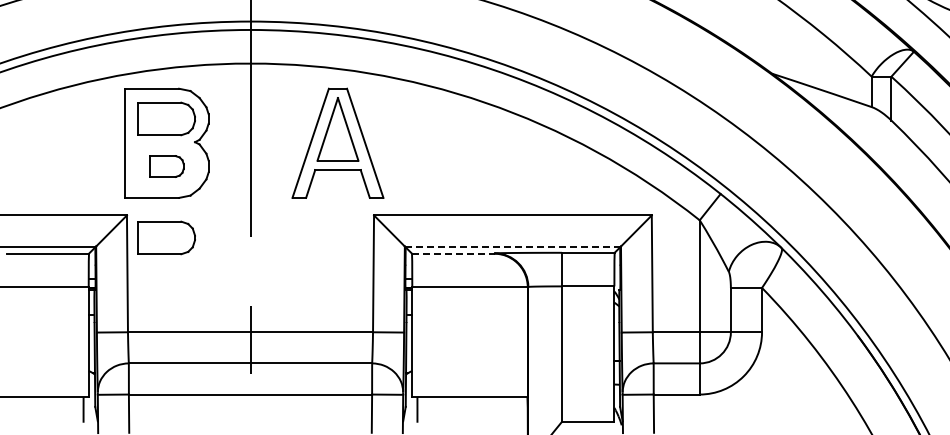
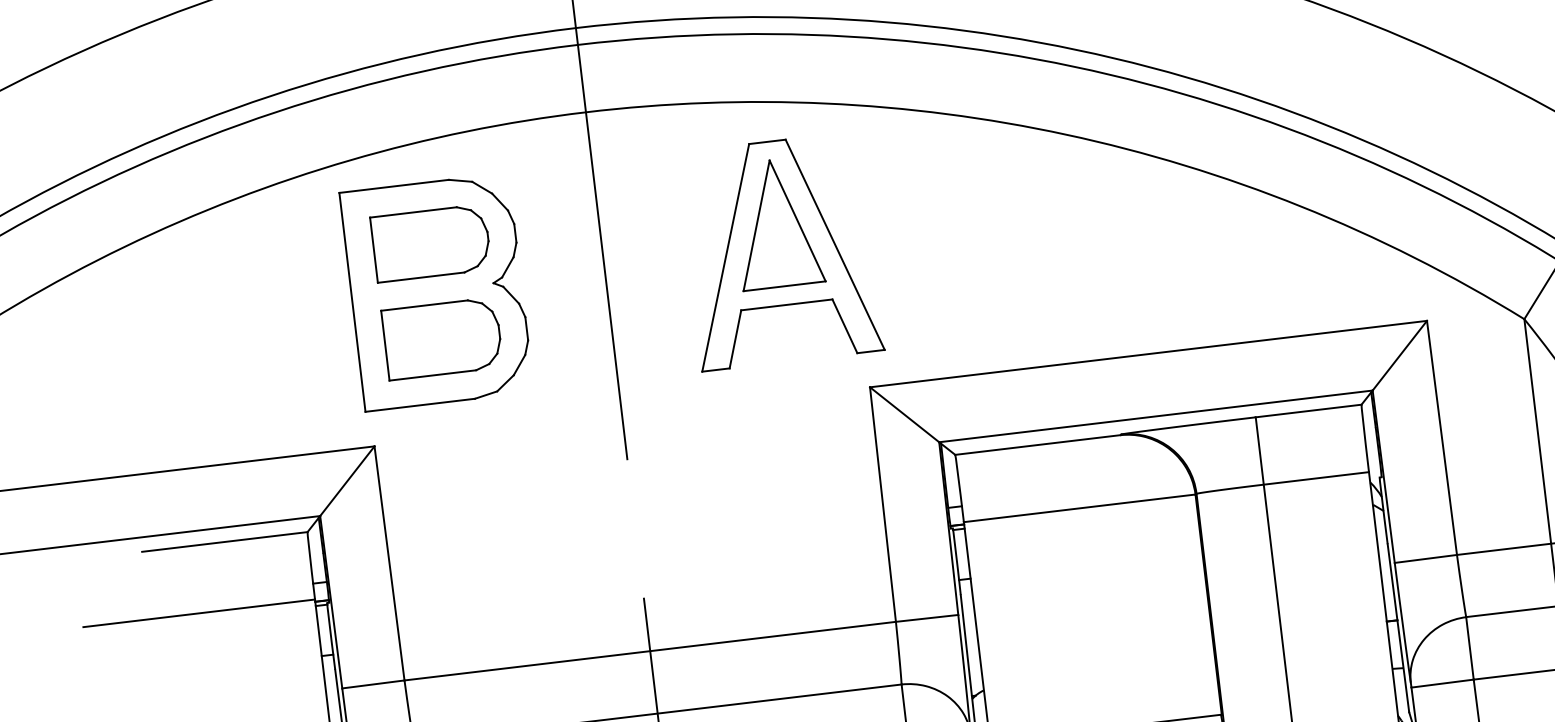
part: (166, 166) -> (442, 338), size x1.67
part: (166, 237) -> (459, 481), removed
line: (512, 246) -> (1155, 416), dashed -> solid
line: (453, 253) -> (1038, 444), dashed -> solid

